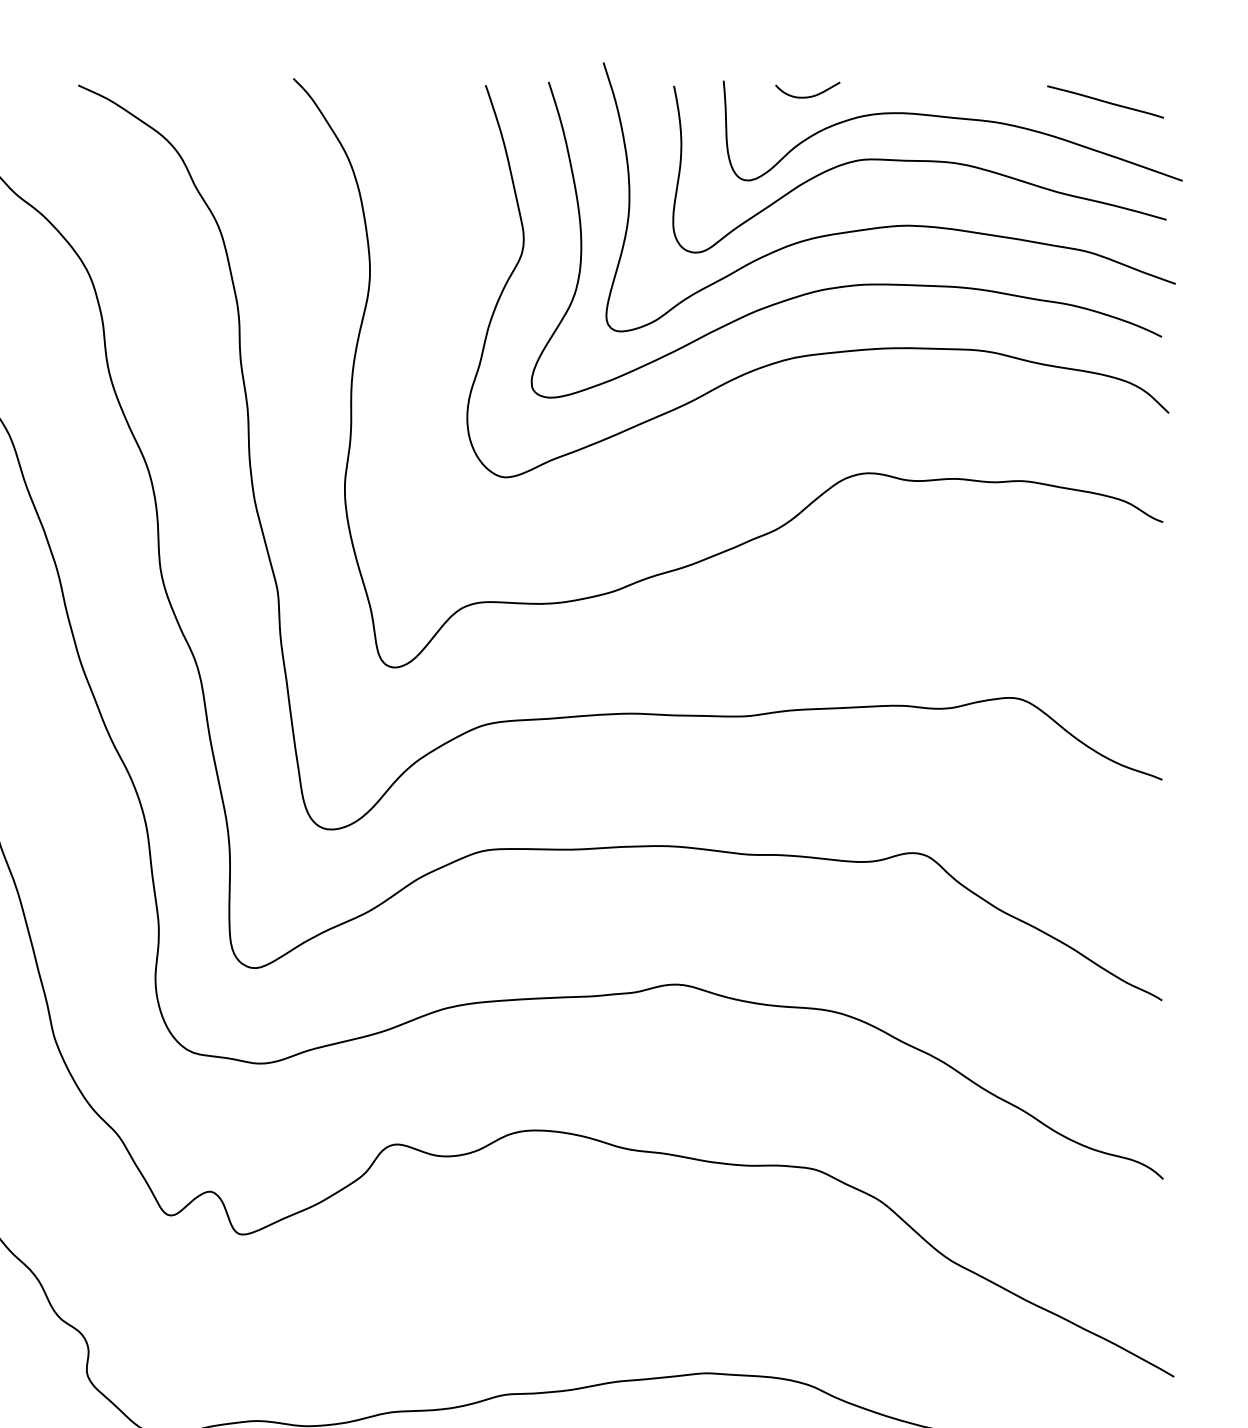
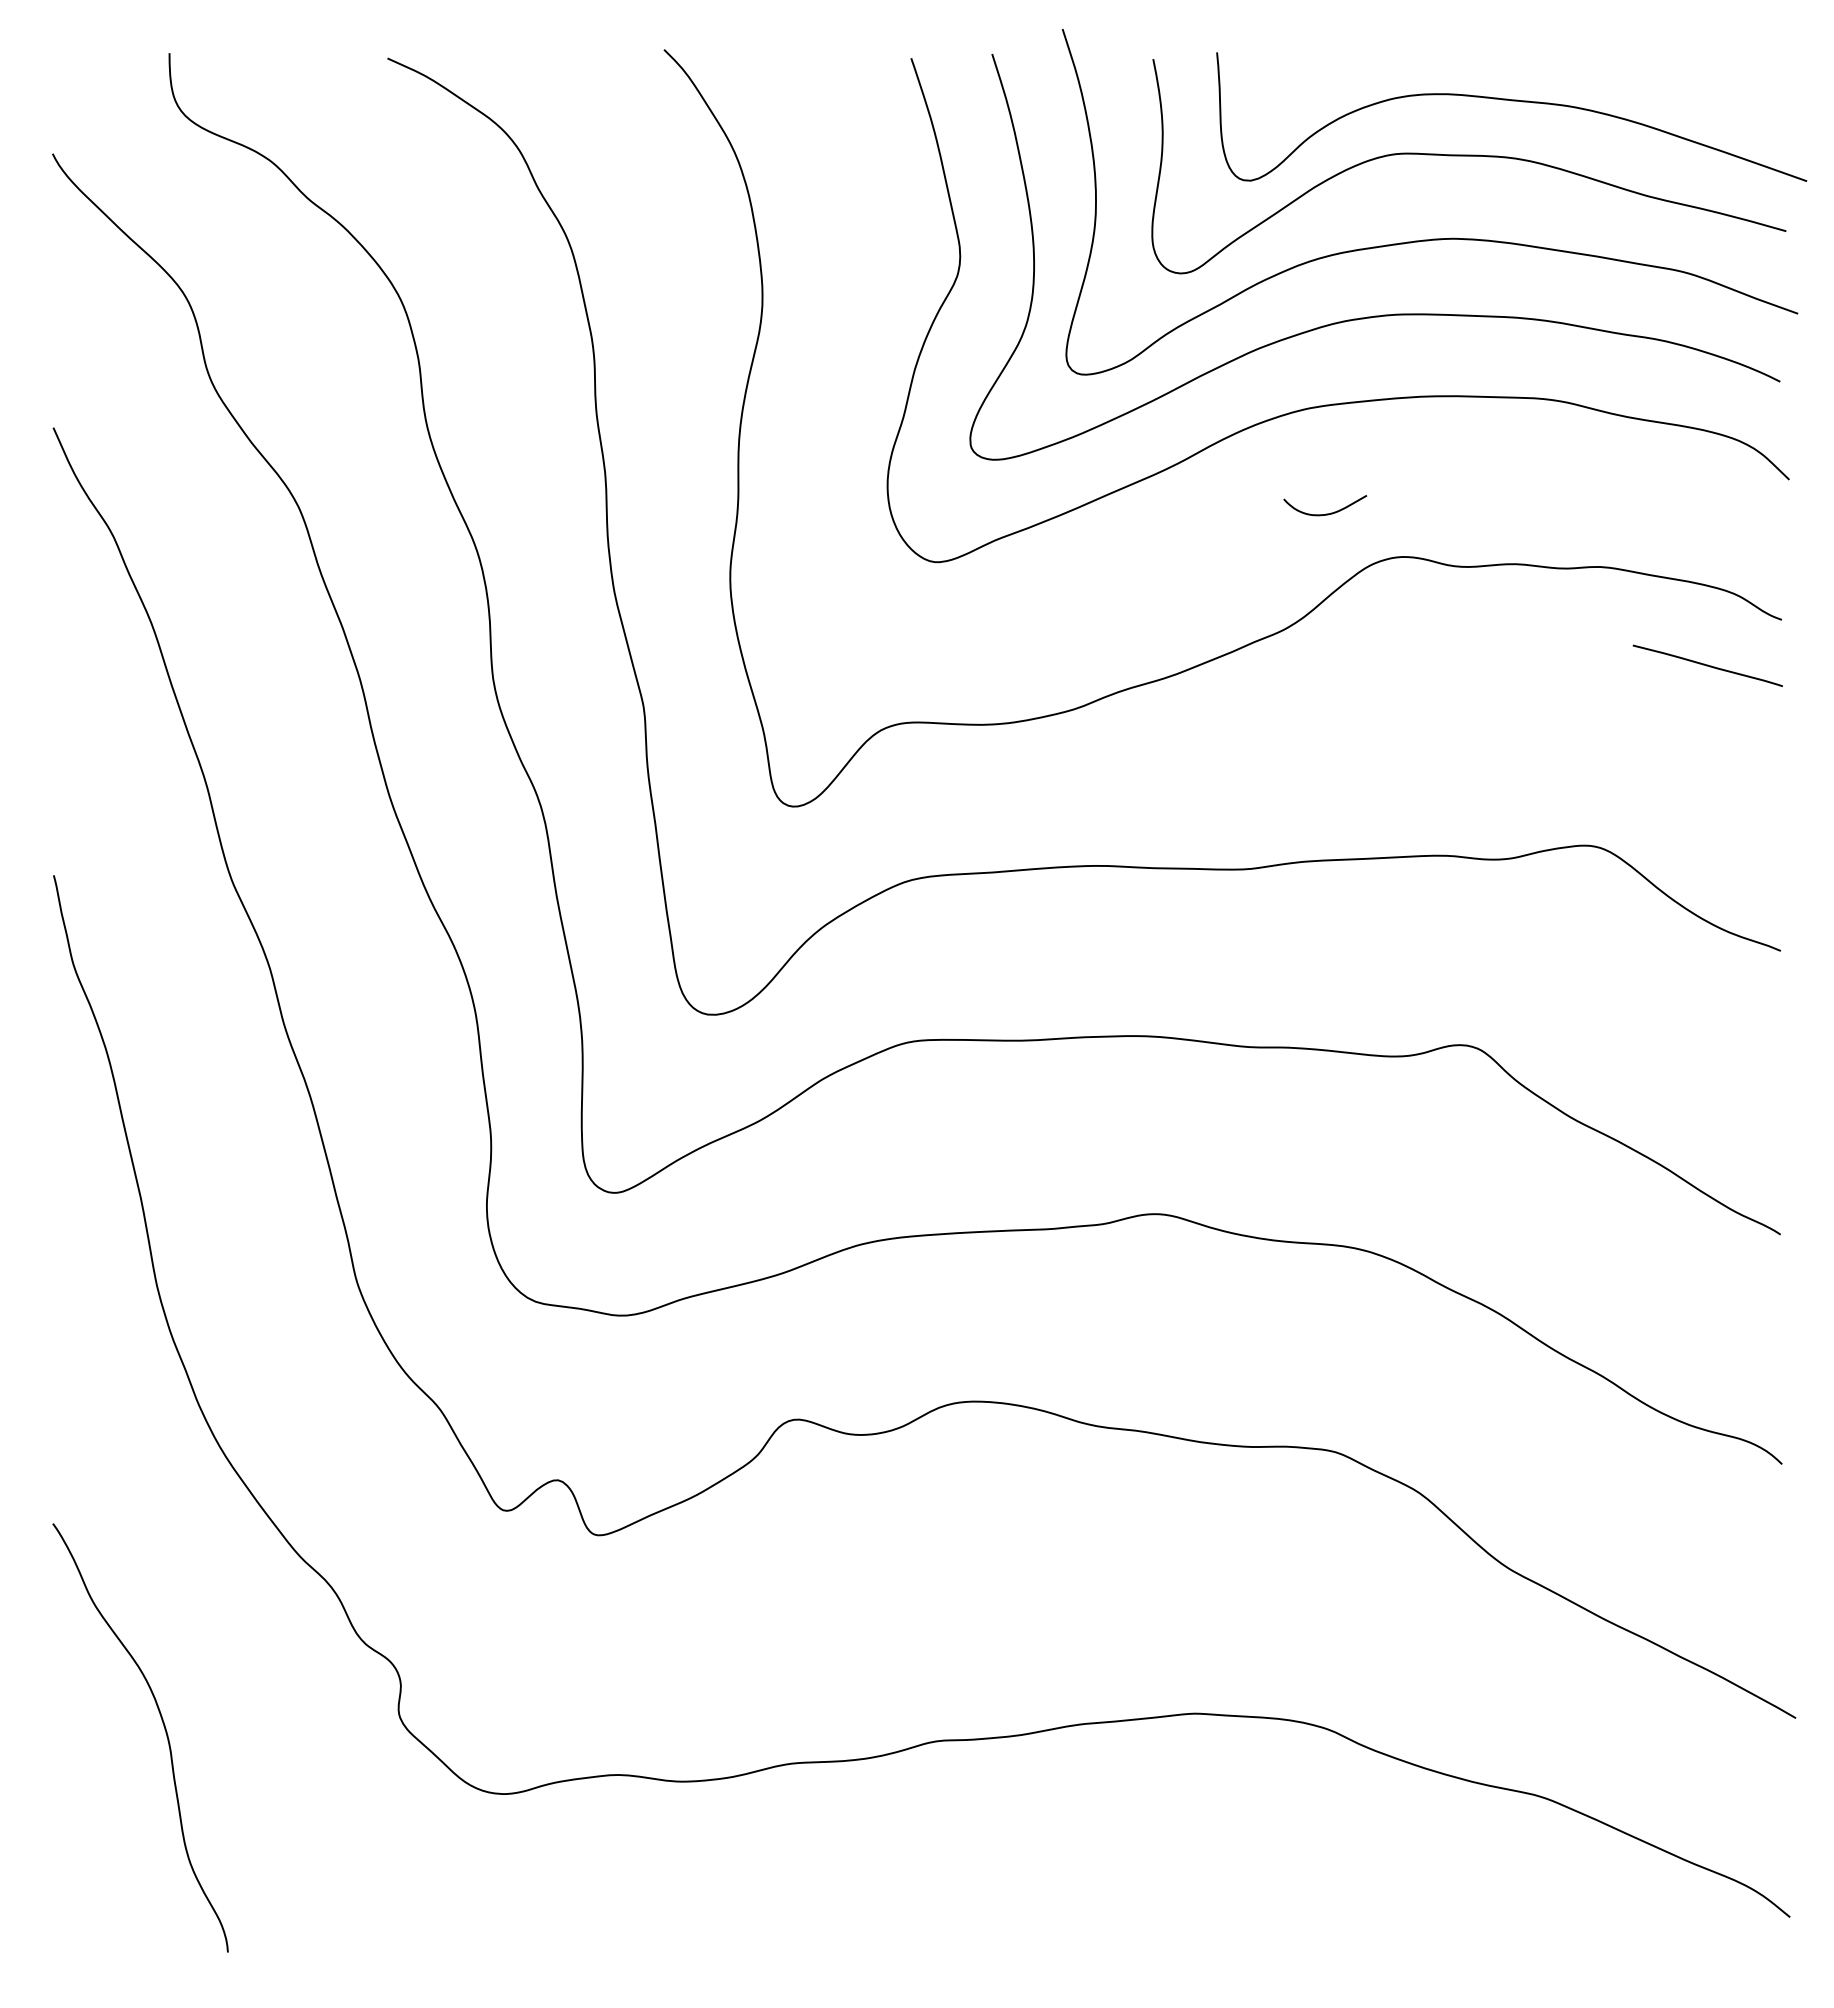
curve: (808, 96) -> (1325, 513), moved
line: (1105, 101) -> (1707, 665), moved

